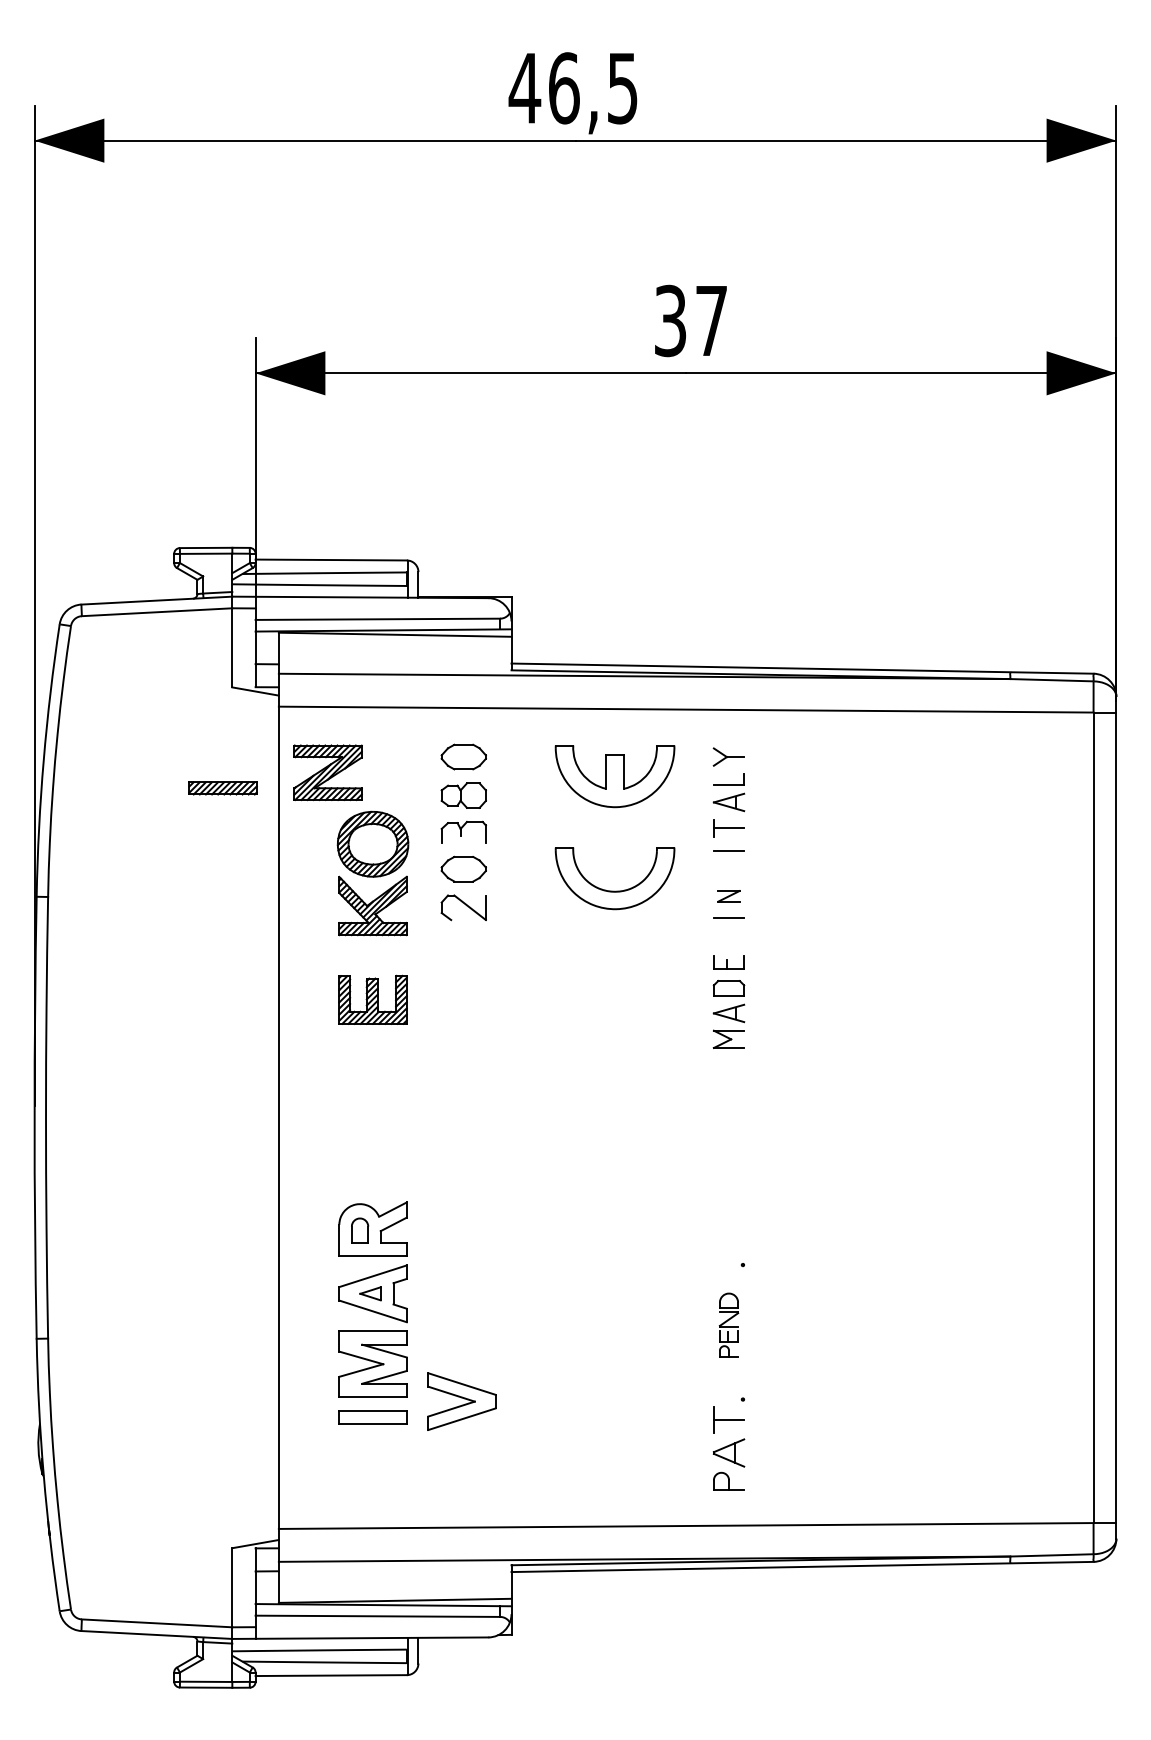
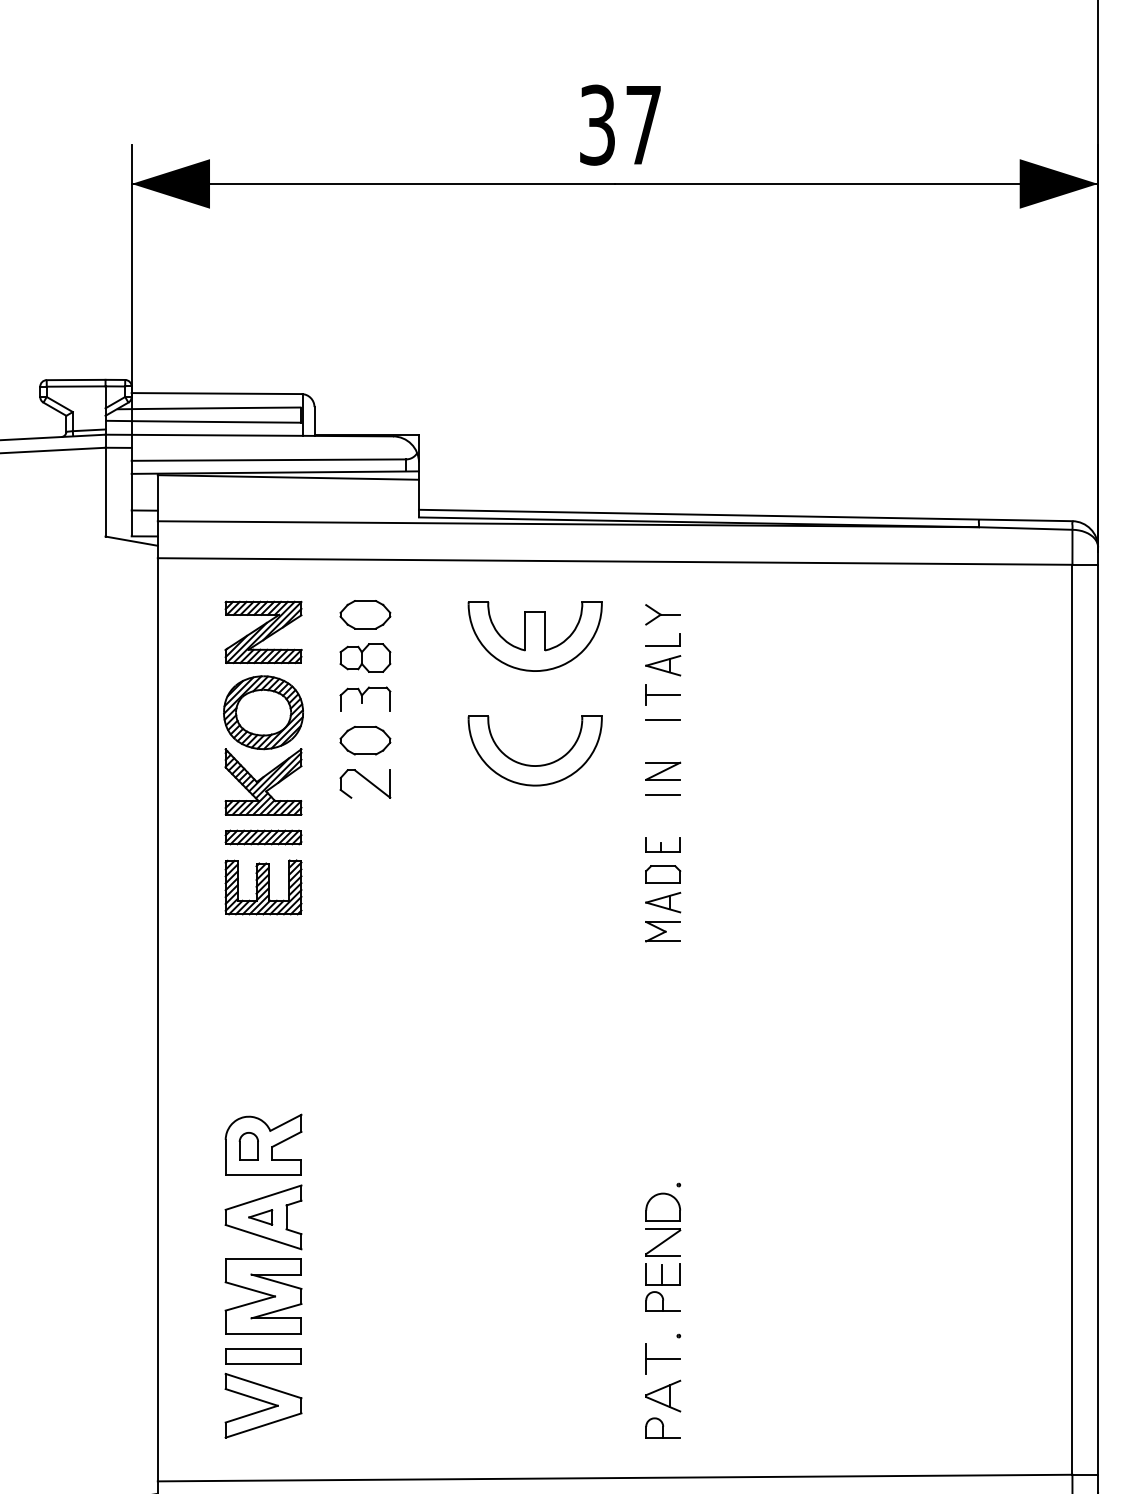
part: (327, 772) -> (262, 632), moved
part: (222, 788) -> (262, 837), moved
part: (728, 895) -> (662, 770), size x1.43
part: (728, 1324) -> (662, 1251), size x1.67
part: (461, 1401) -> (262, 1405), moved

